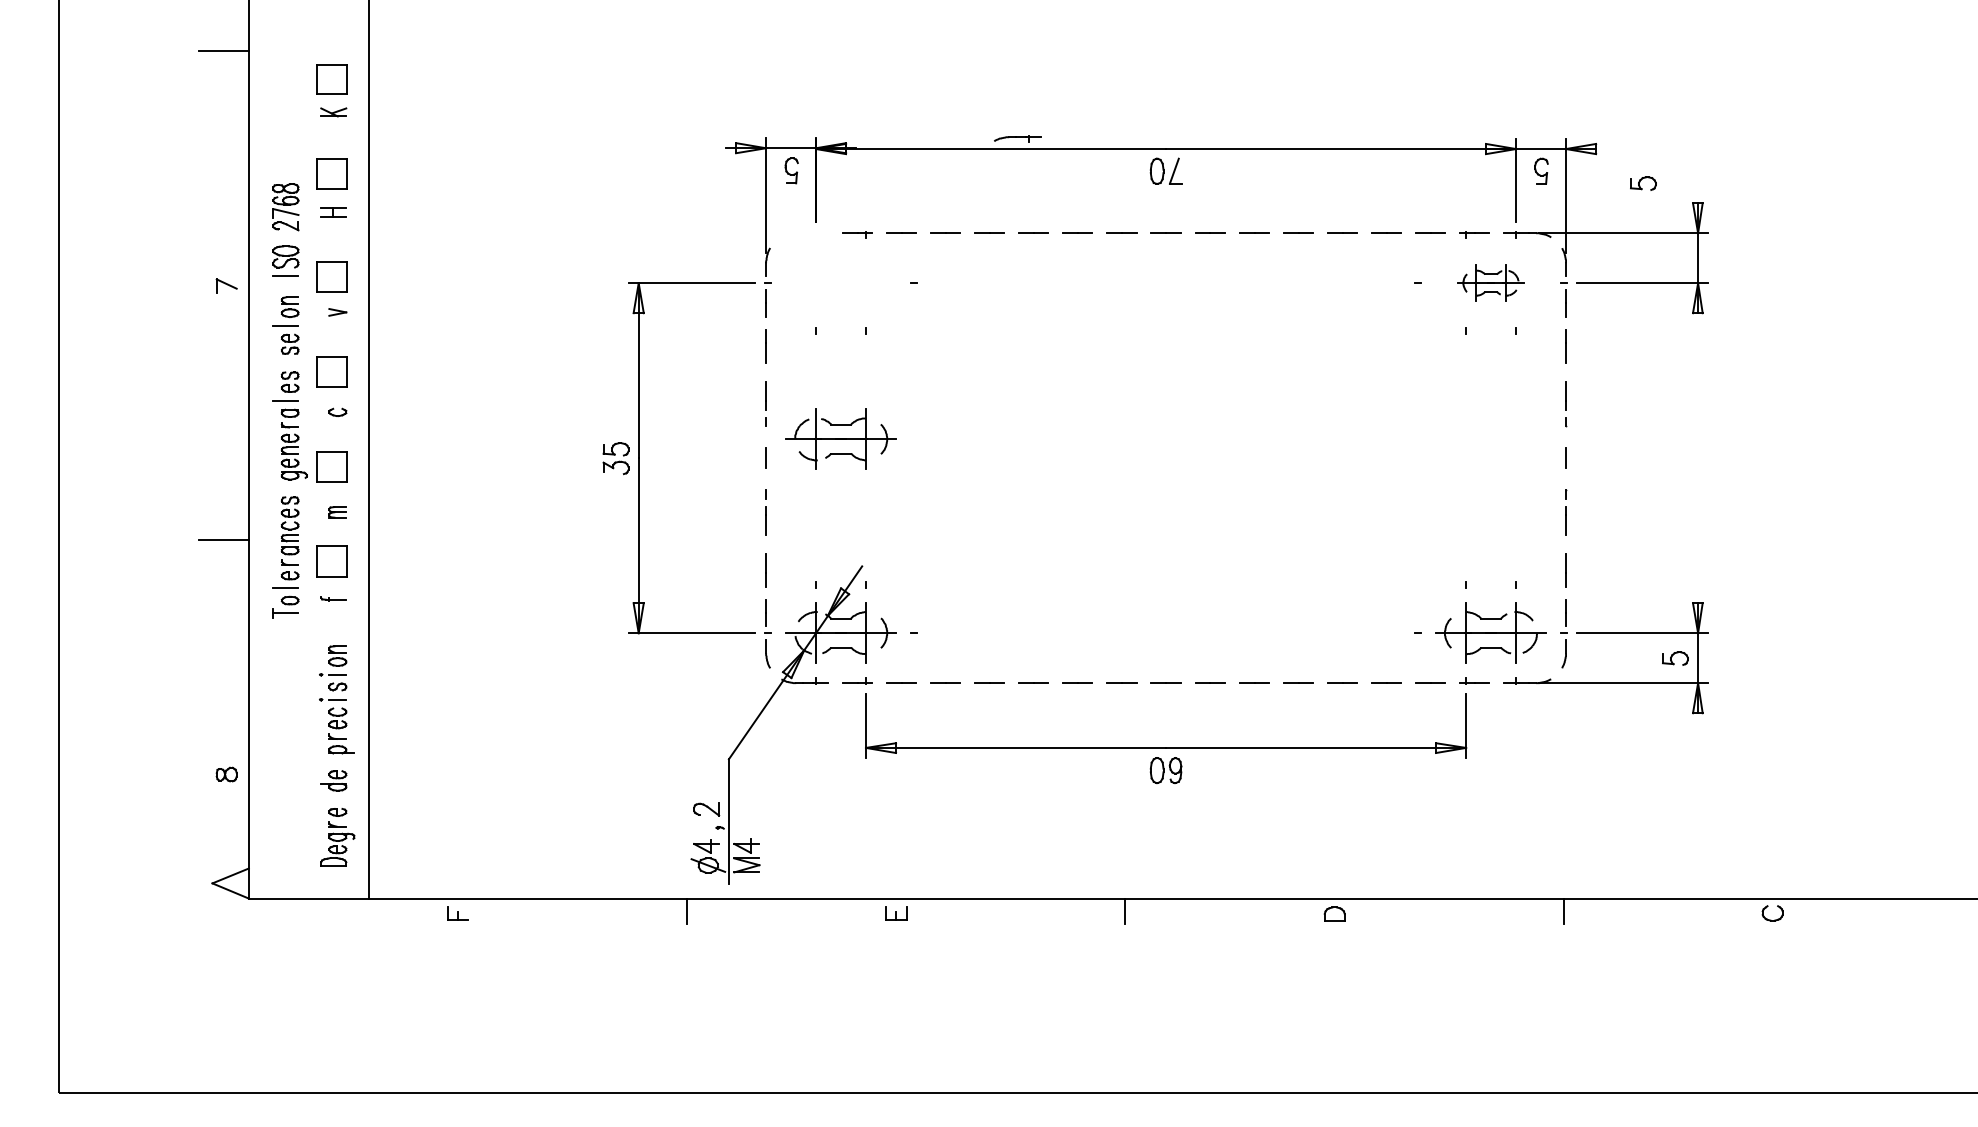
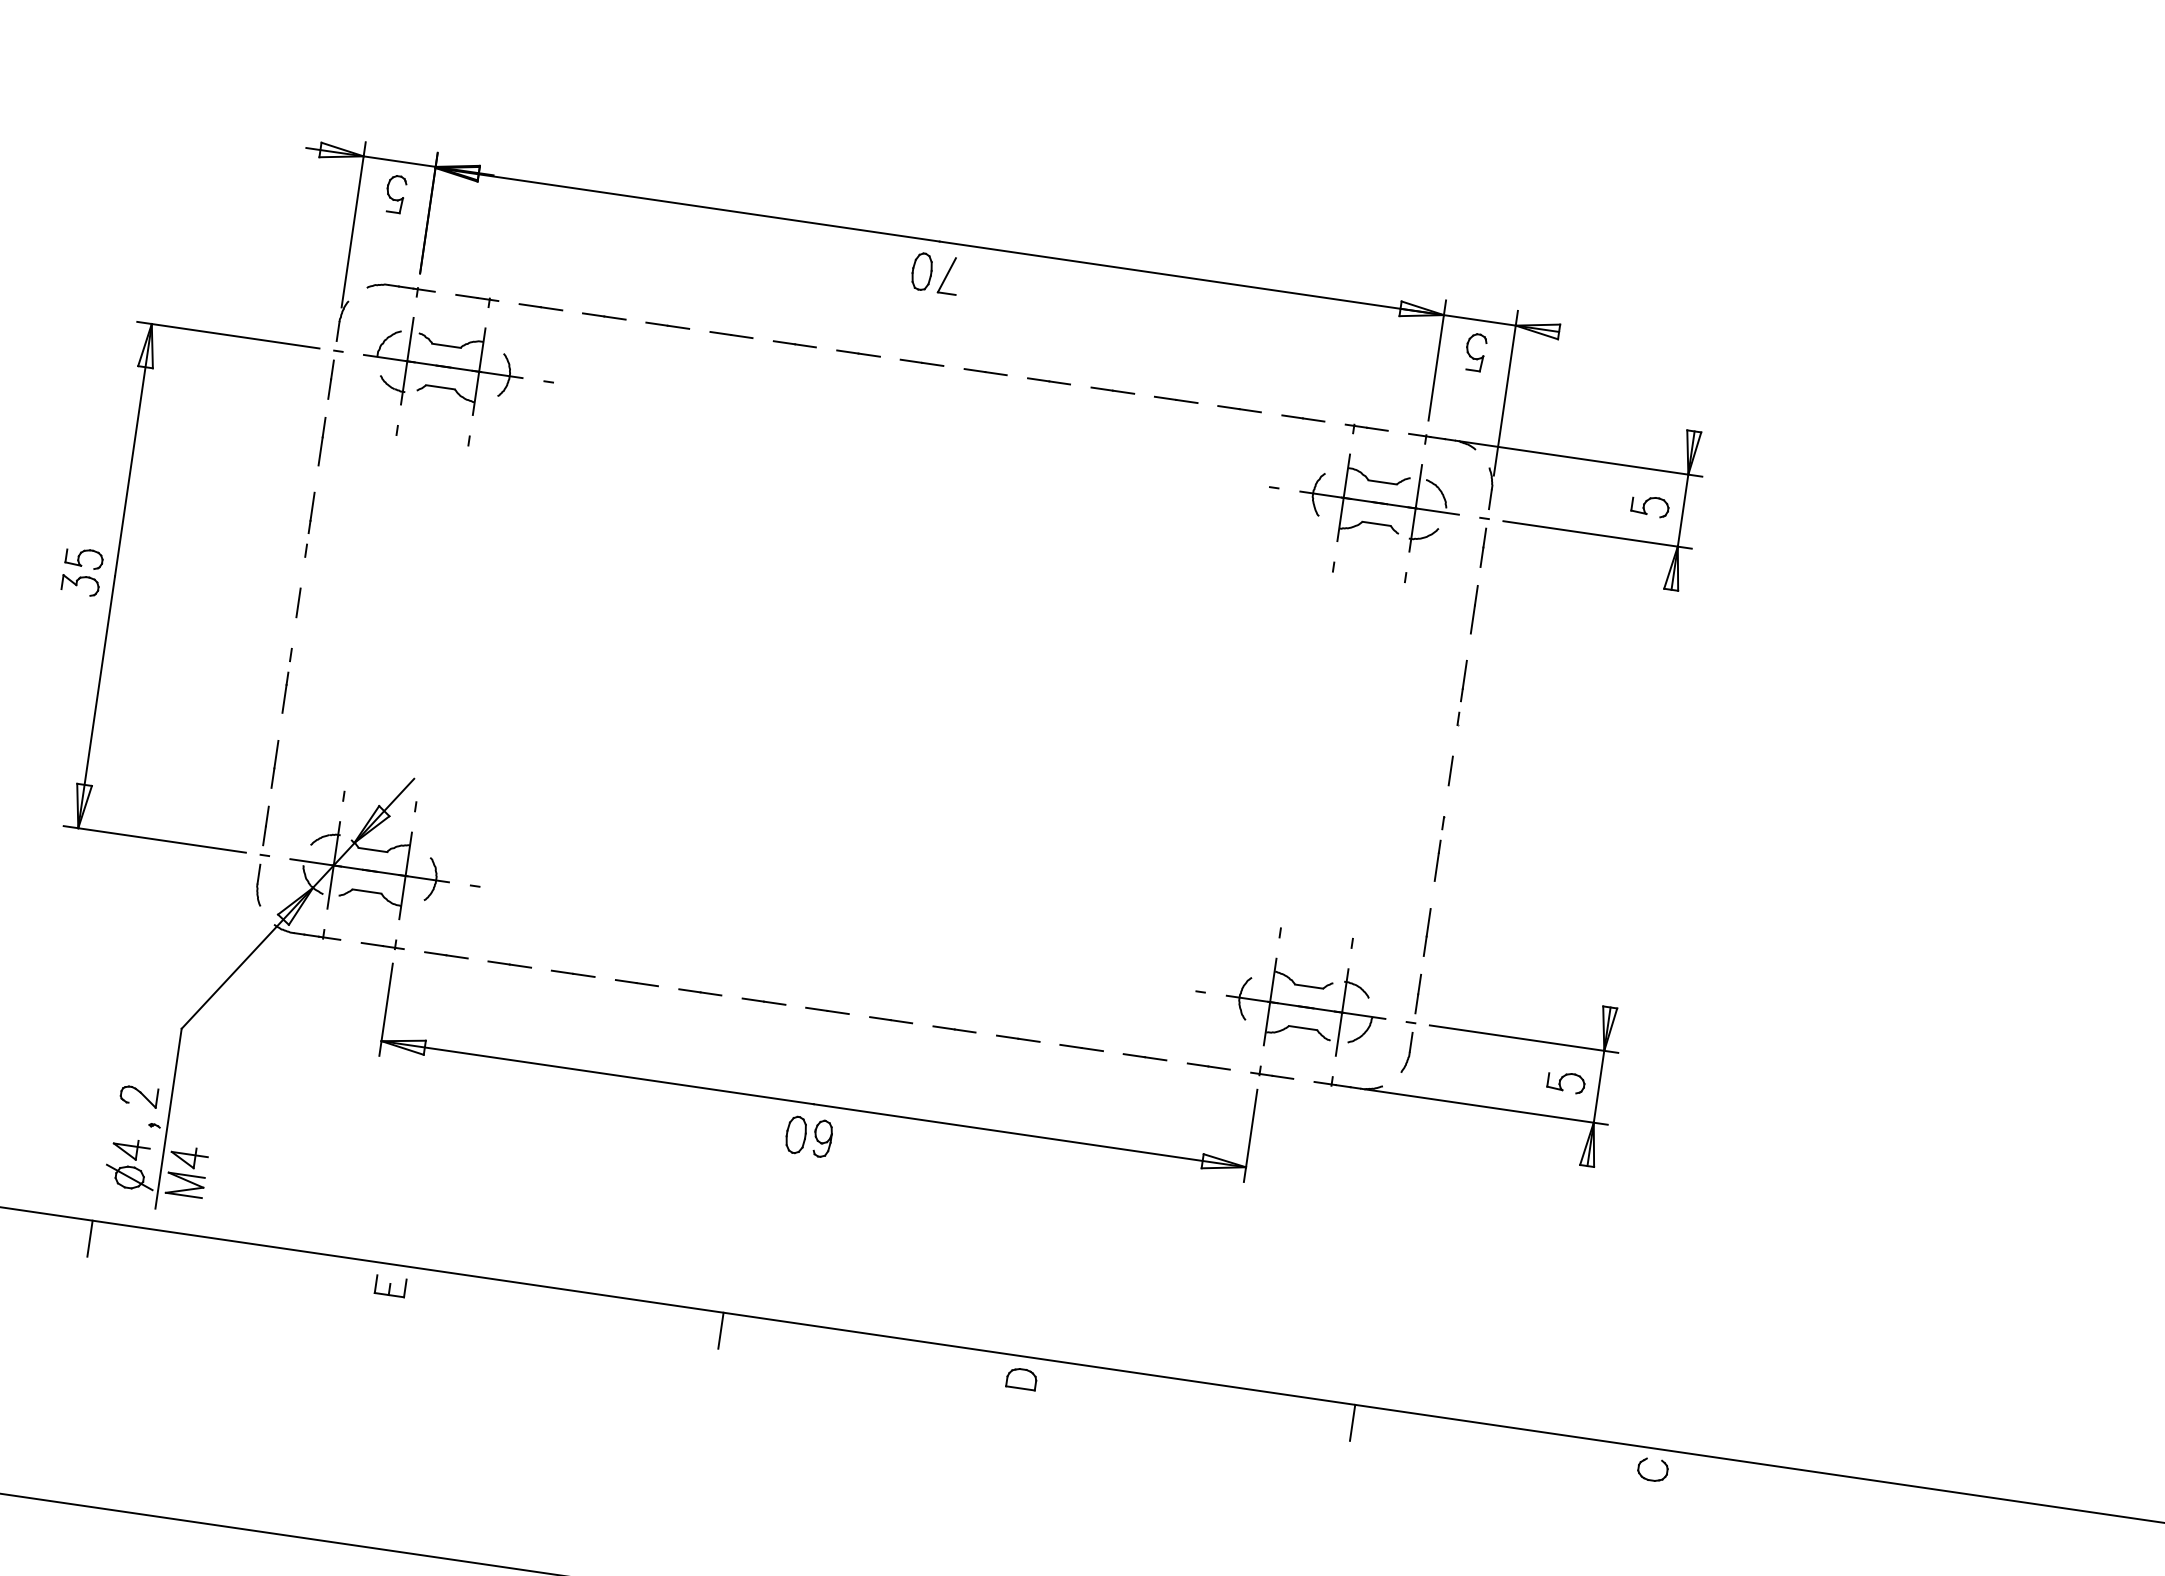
part: (1017, 138) -> (400, 288), moved
part: (1643, 183) -> (1650, 506), moved
part: (1490, 282) -> (1378, 501), size x1.67
part: (840, 438) -> (442, 365), moved

